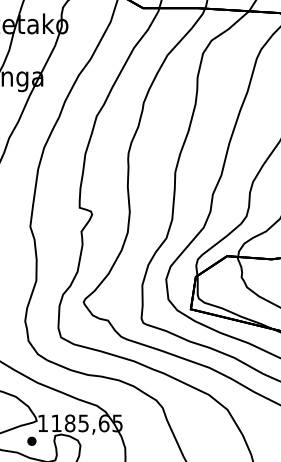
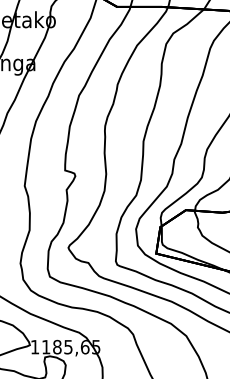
part: (31, 440) -> (25, 361), removed

